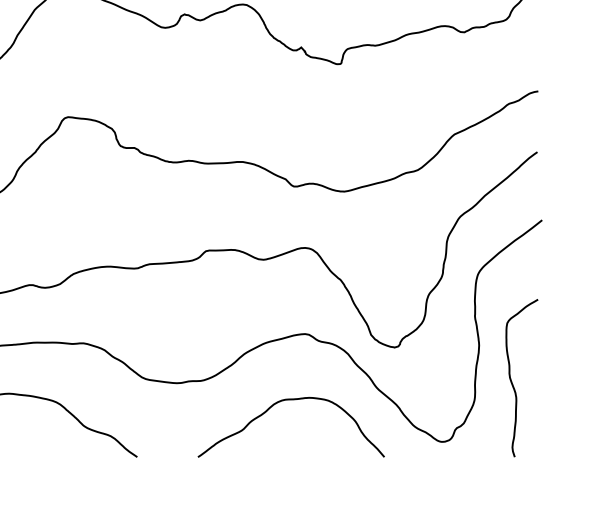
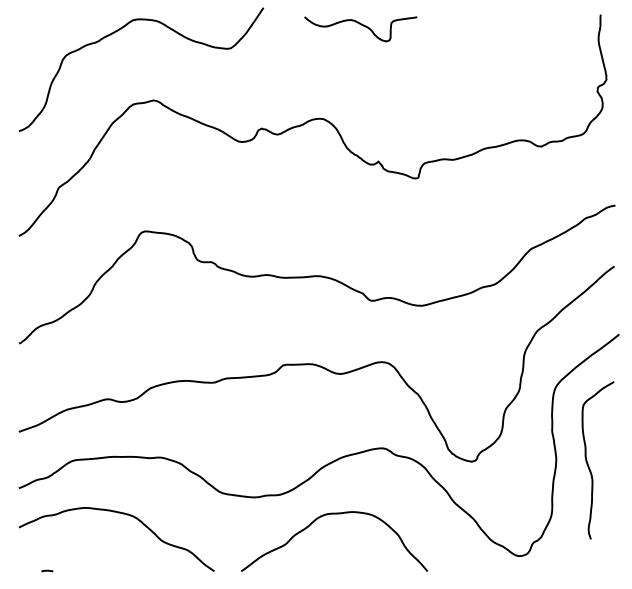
curve: (512, 381) -> (588, 463), moved
curve: (284, 401) -> (327, 515), moved

